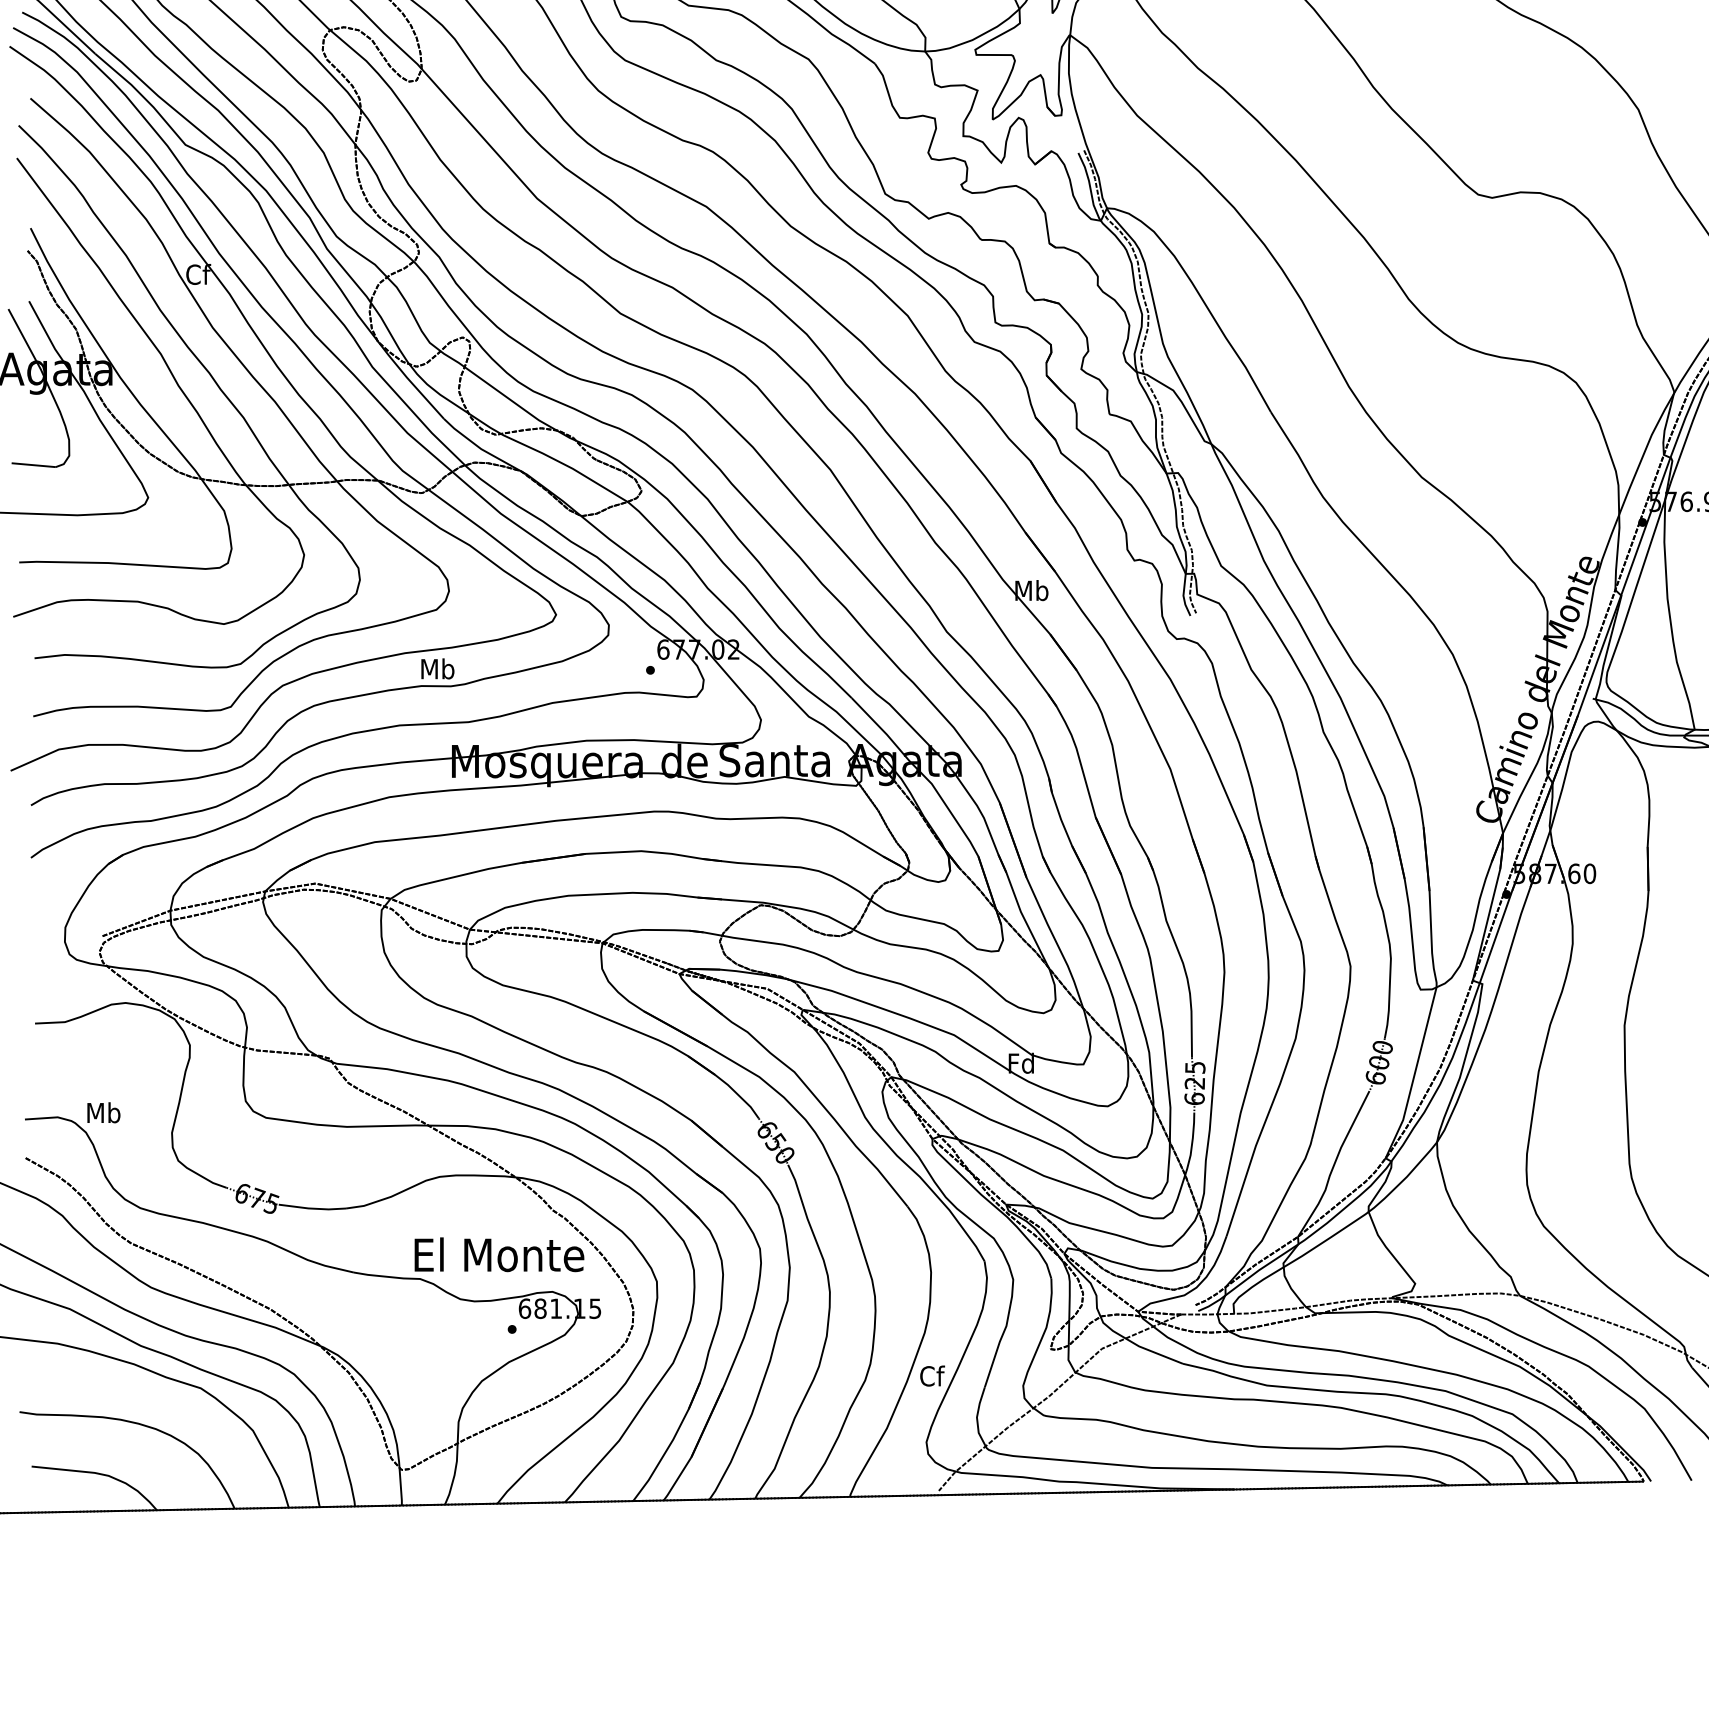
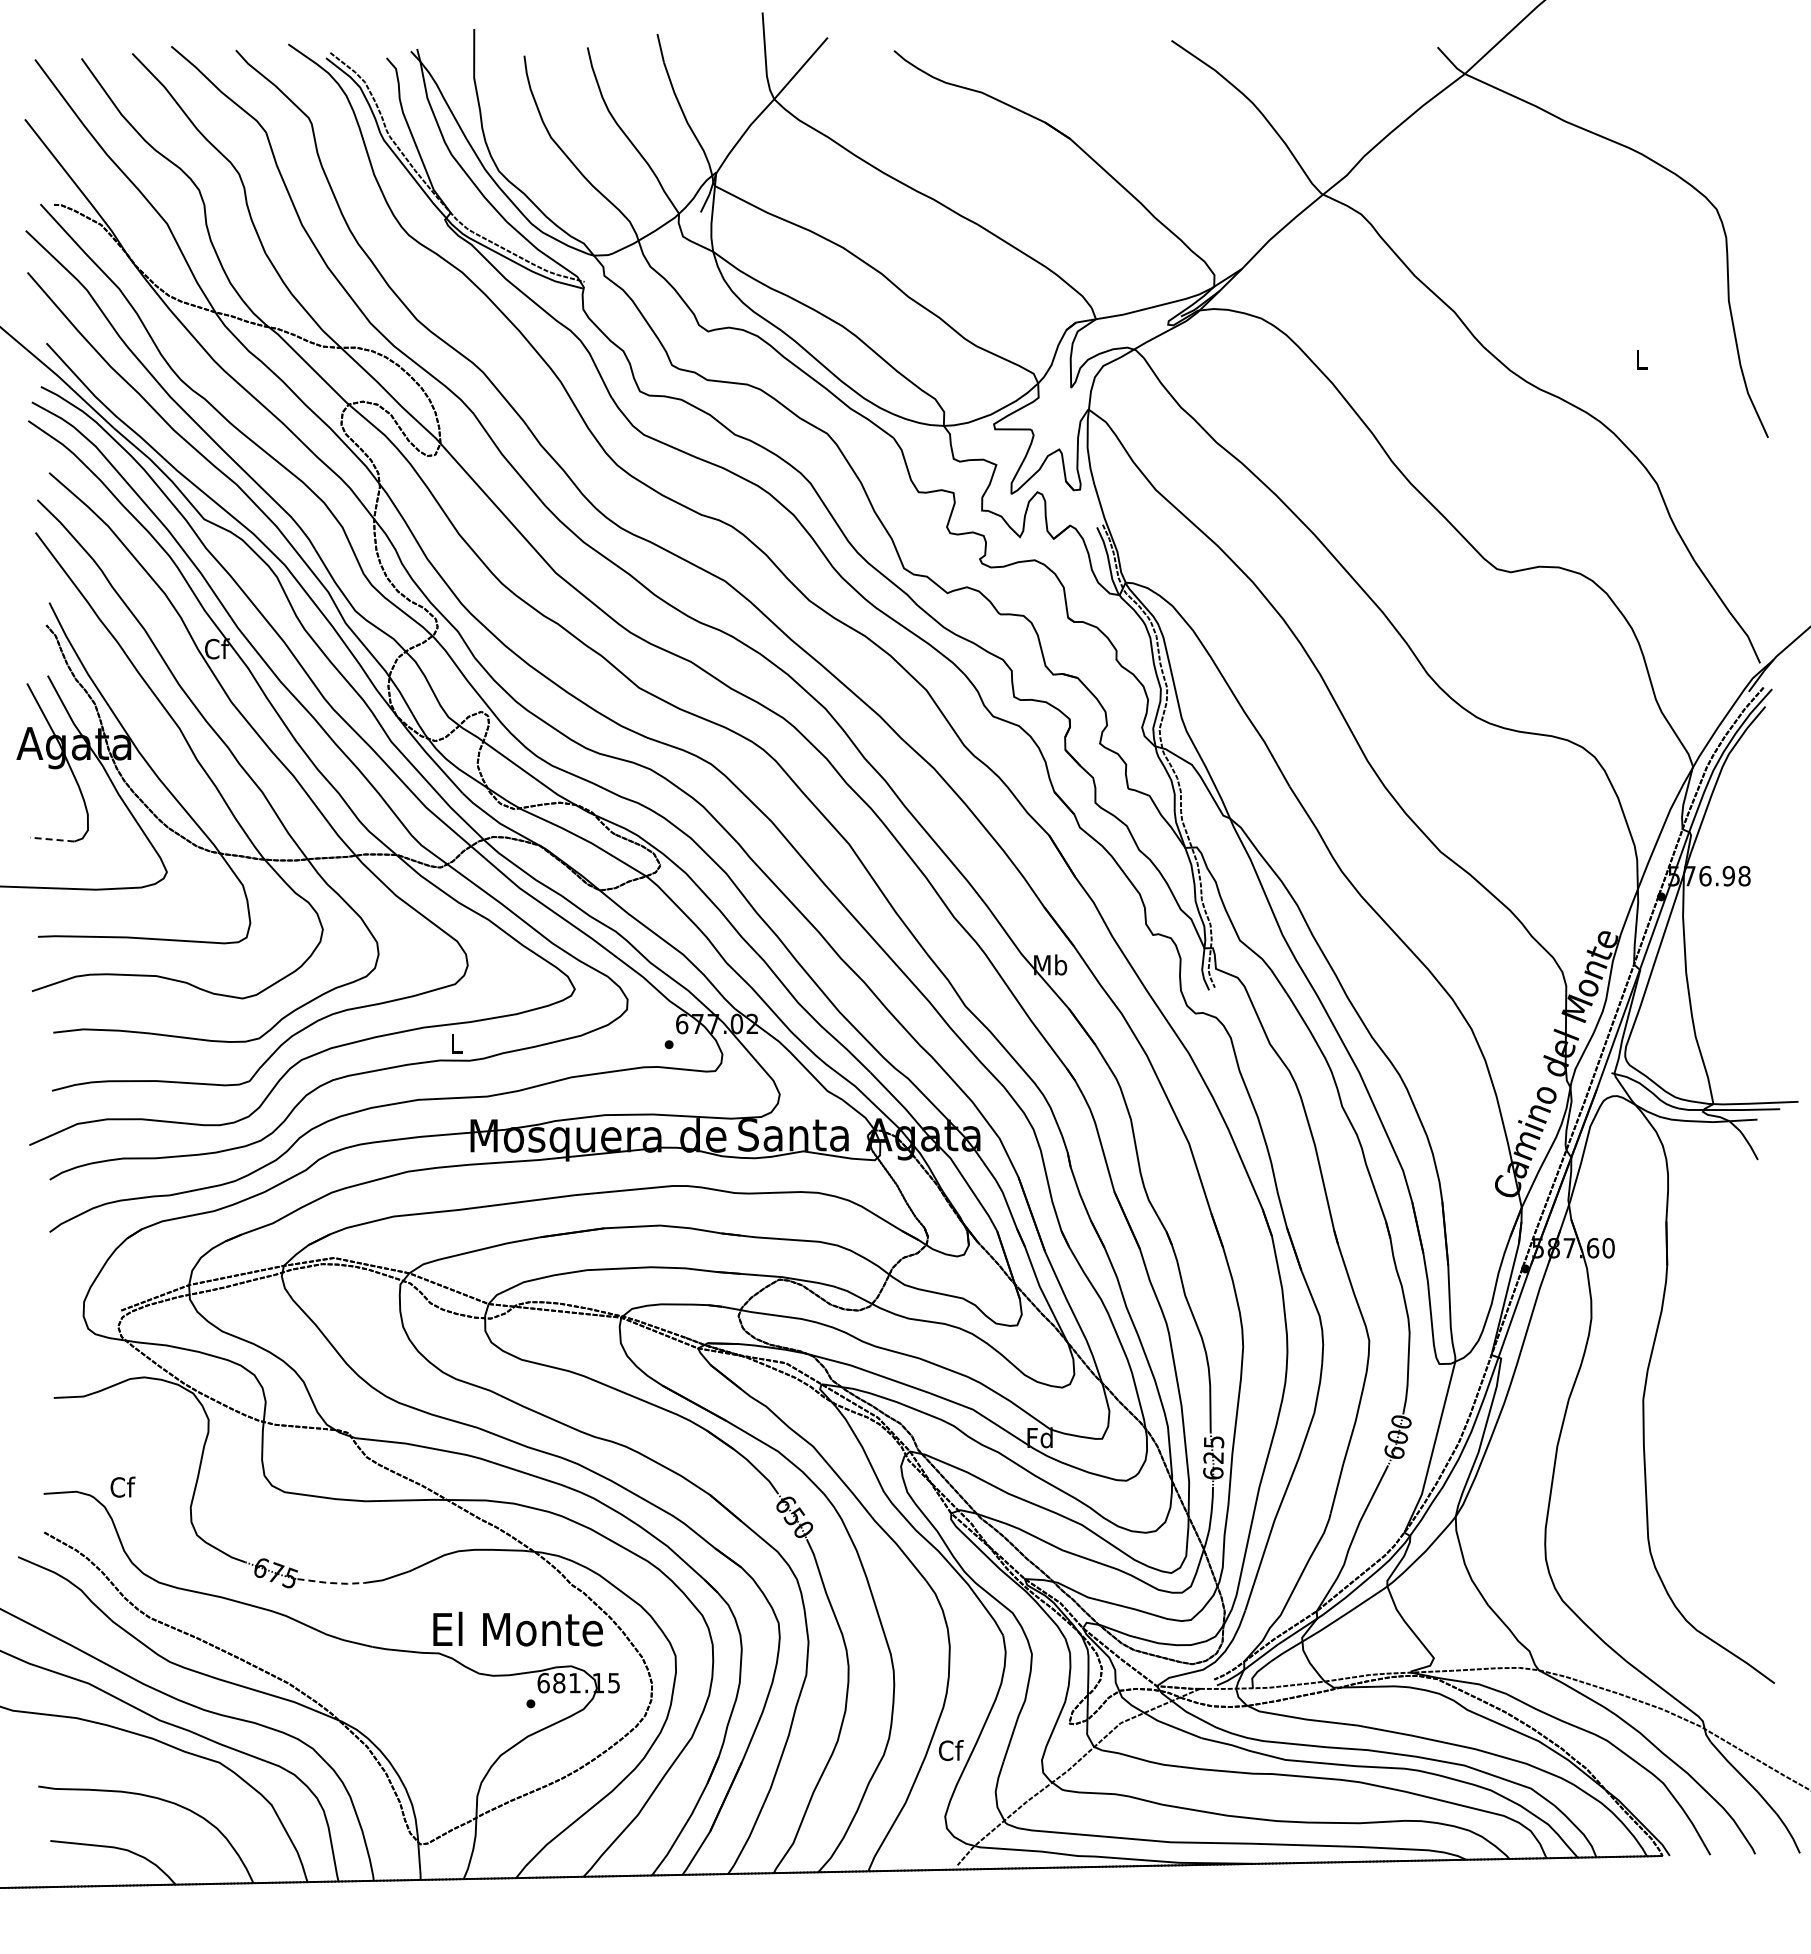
line: (32, 465) -> (51, 839), solid -> dashed
text: (437, 668) -> (456, 1042), Mb -> L
text: (103, 1112) -> (122, 1486), Mb -> Cf
line: (312, 1209) -> (331, 1583), solid -> dashed

